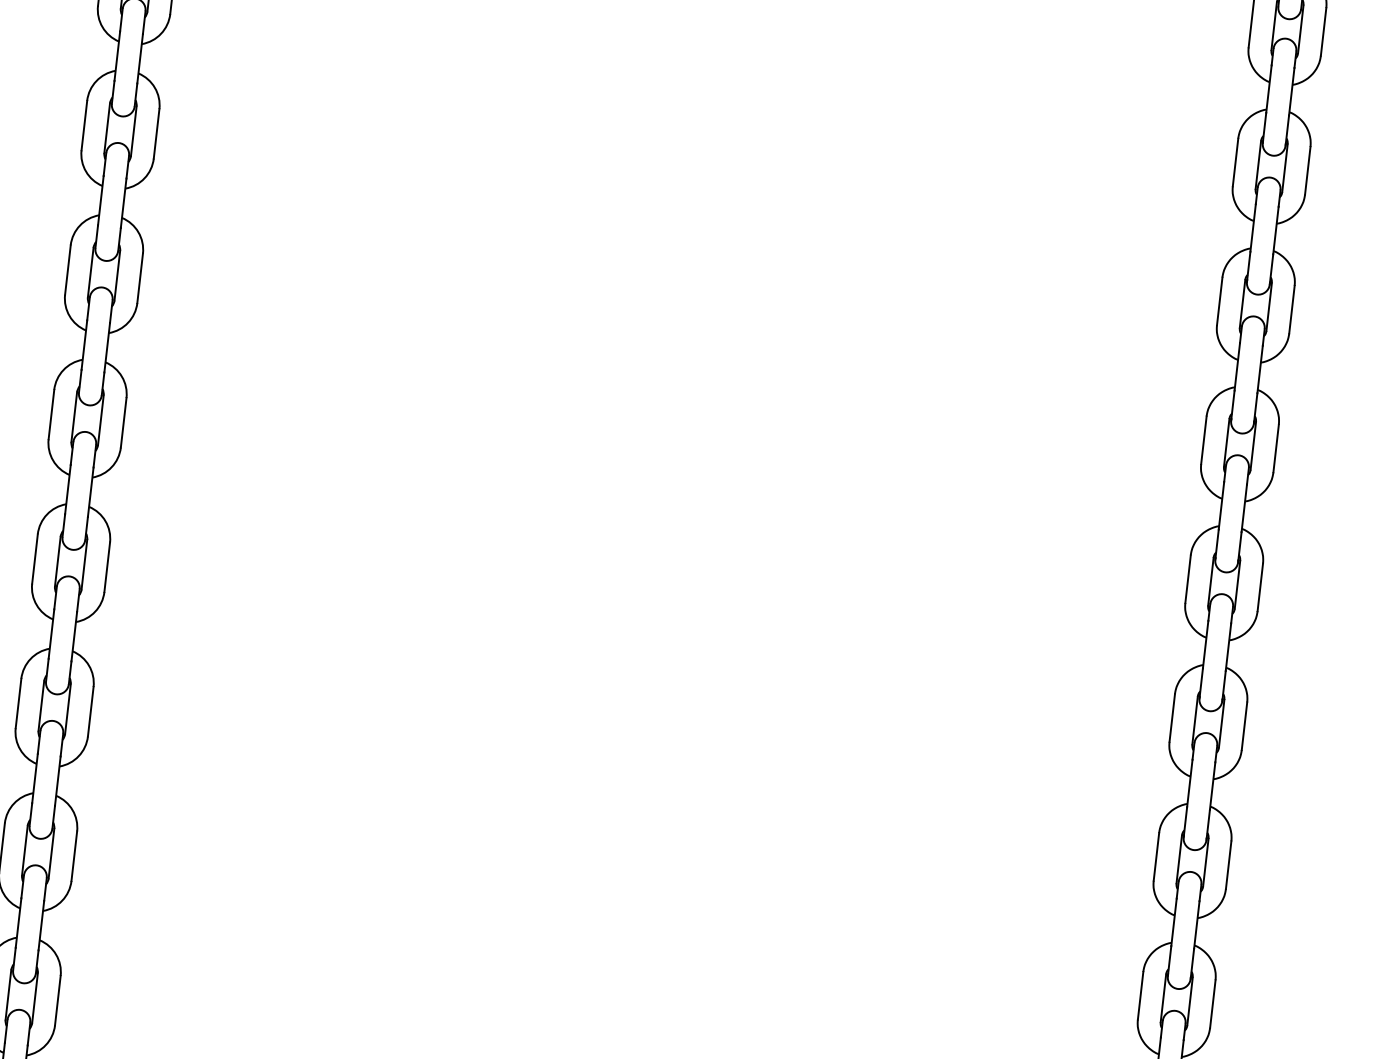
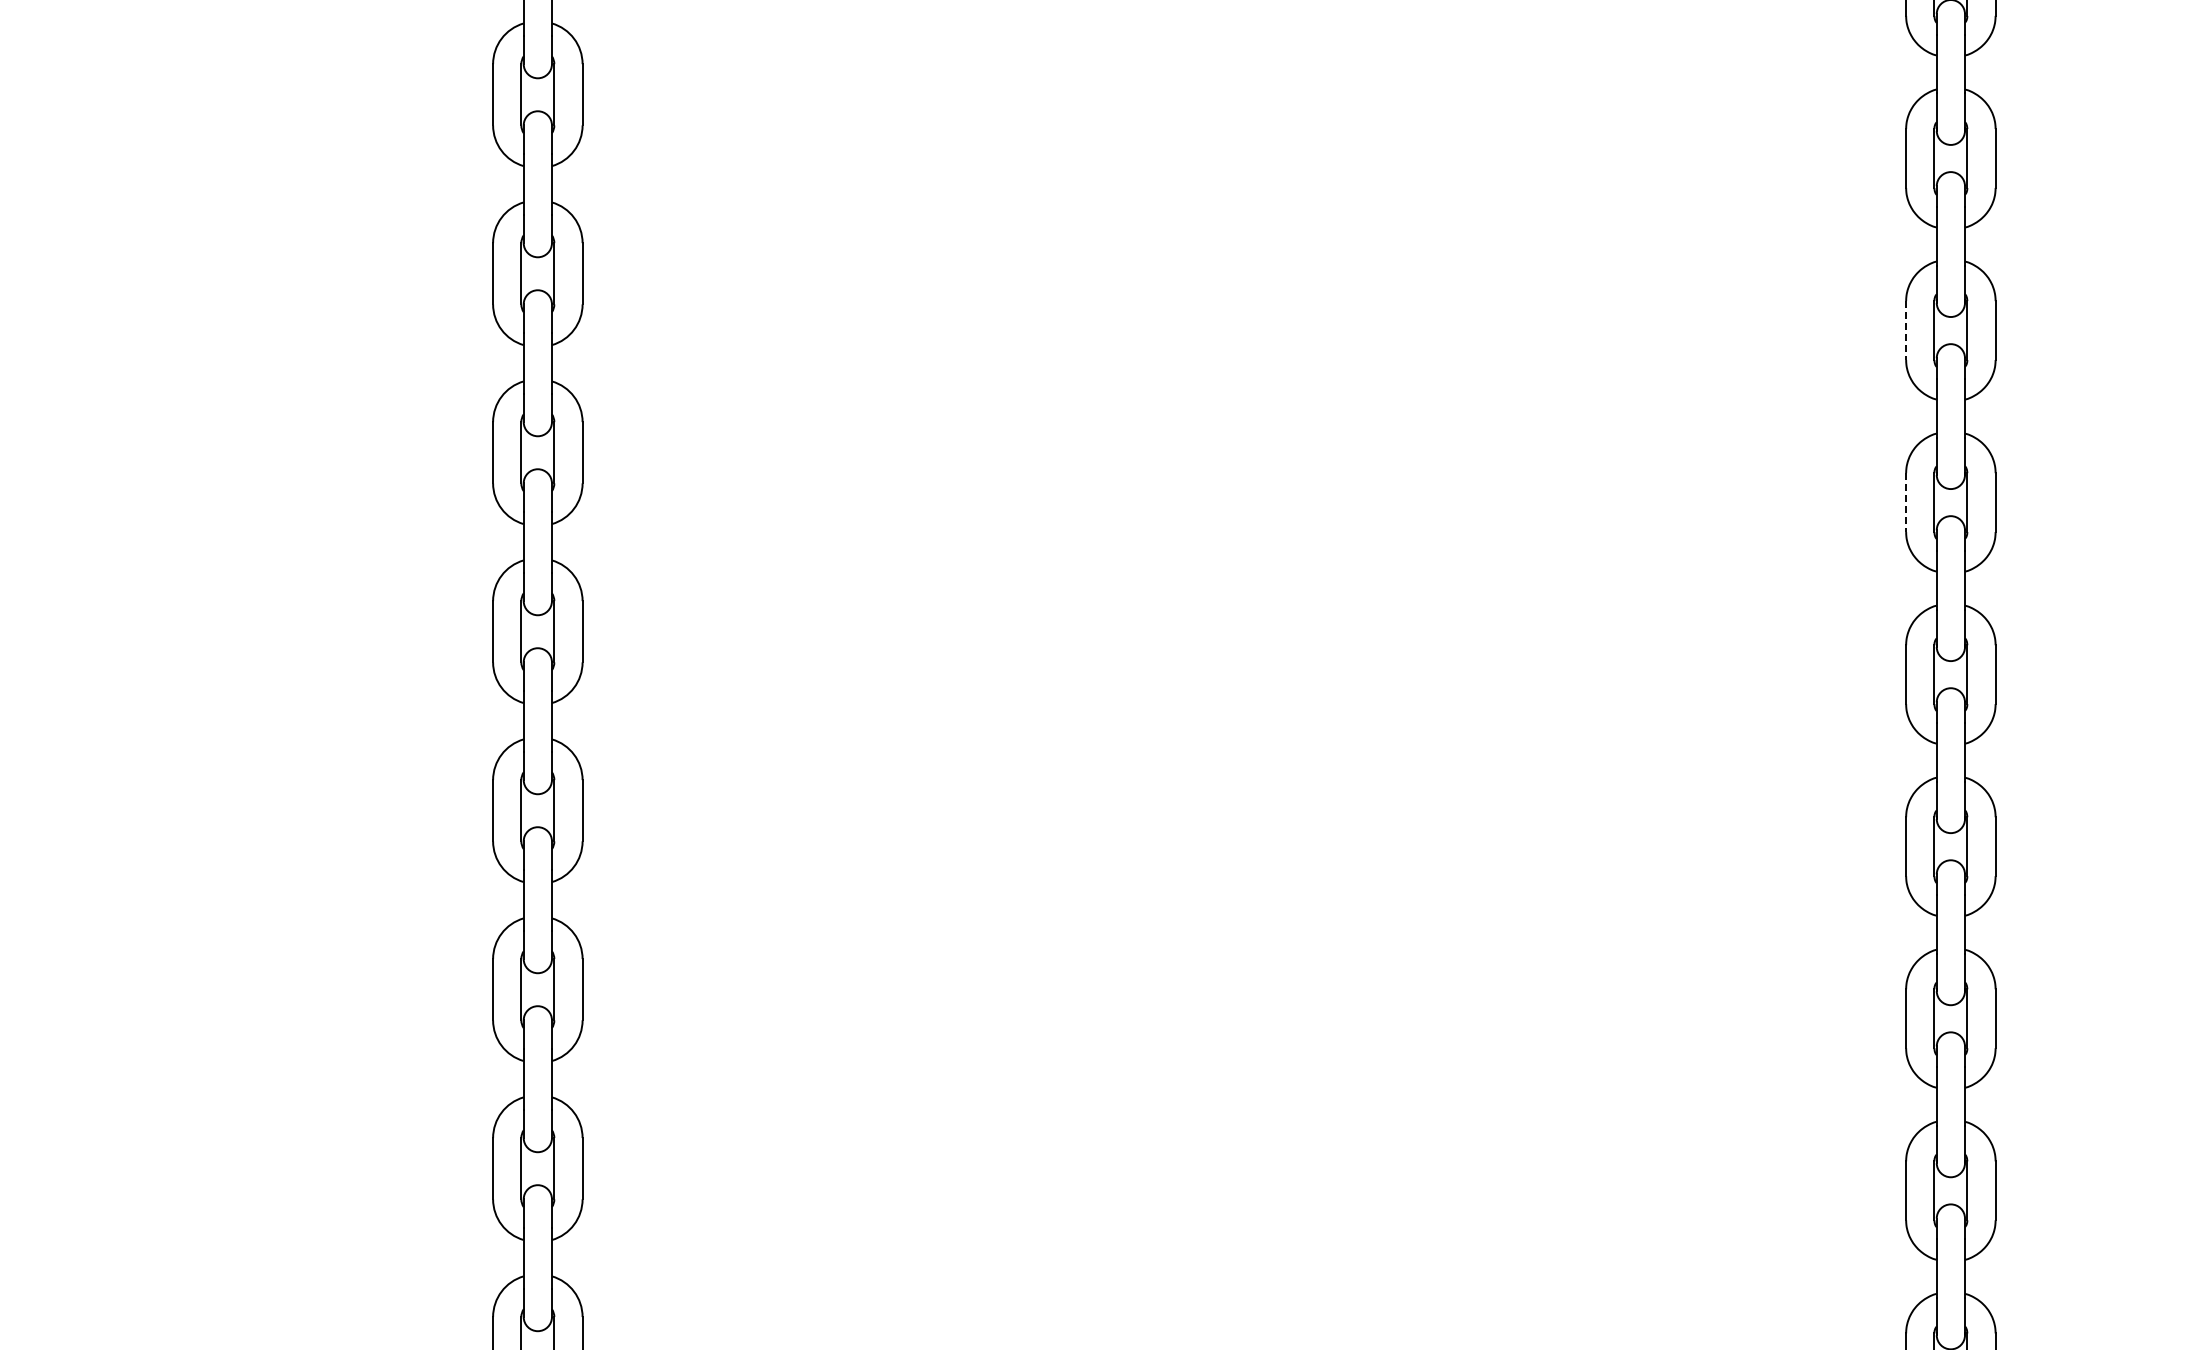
line: (1219, 302) -> (1906, 331), solid -> dashed
line: (1204, 441) -> (1906, 503), solid -> dashed

